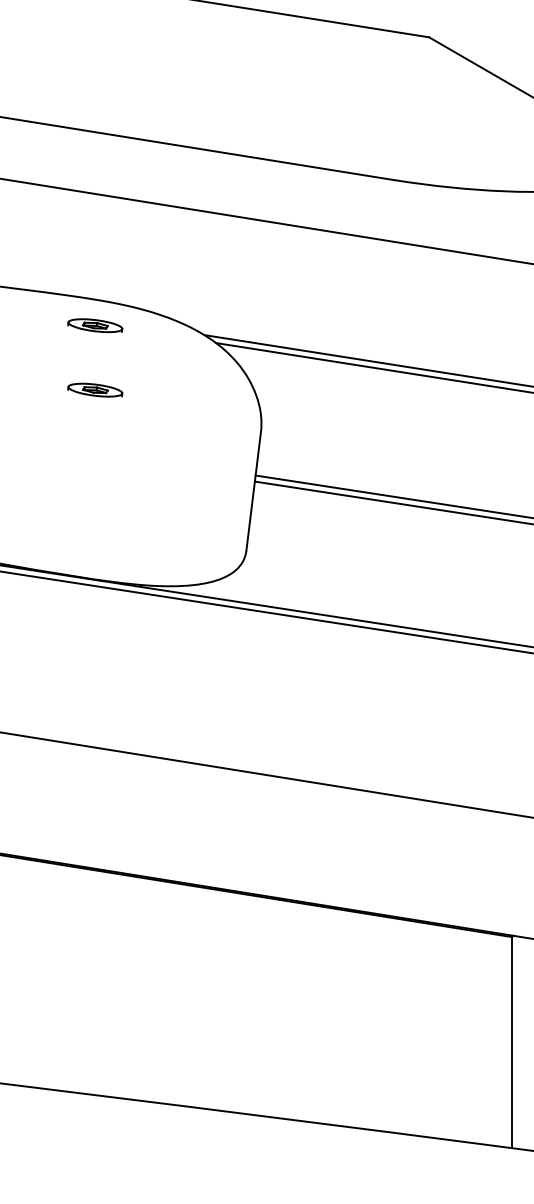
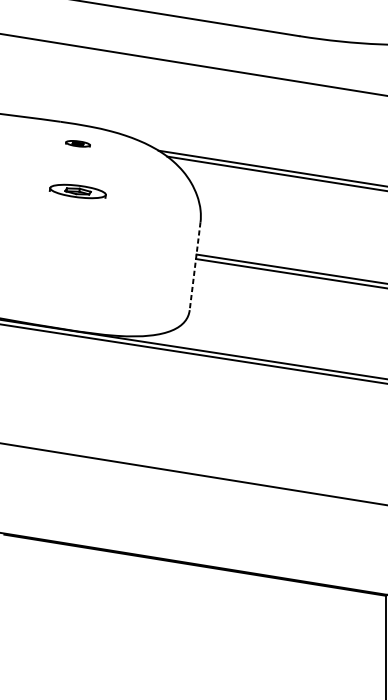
part: (95, 325) -> (78, 143), size x0.6
part: (95, 389) -> (78, 190), size x1.4
line: (253, 491) -> (194, 266), solid -> dashed

